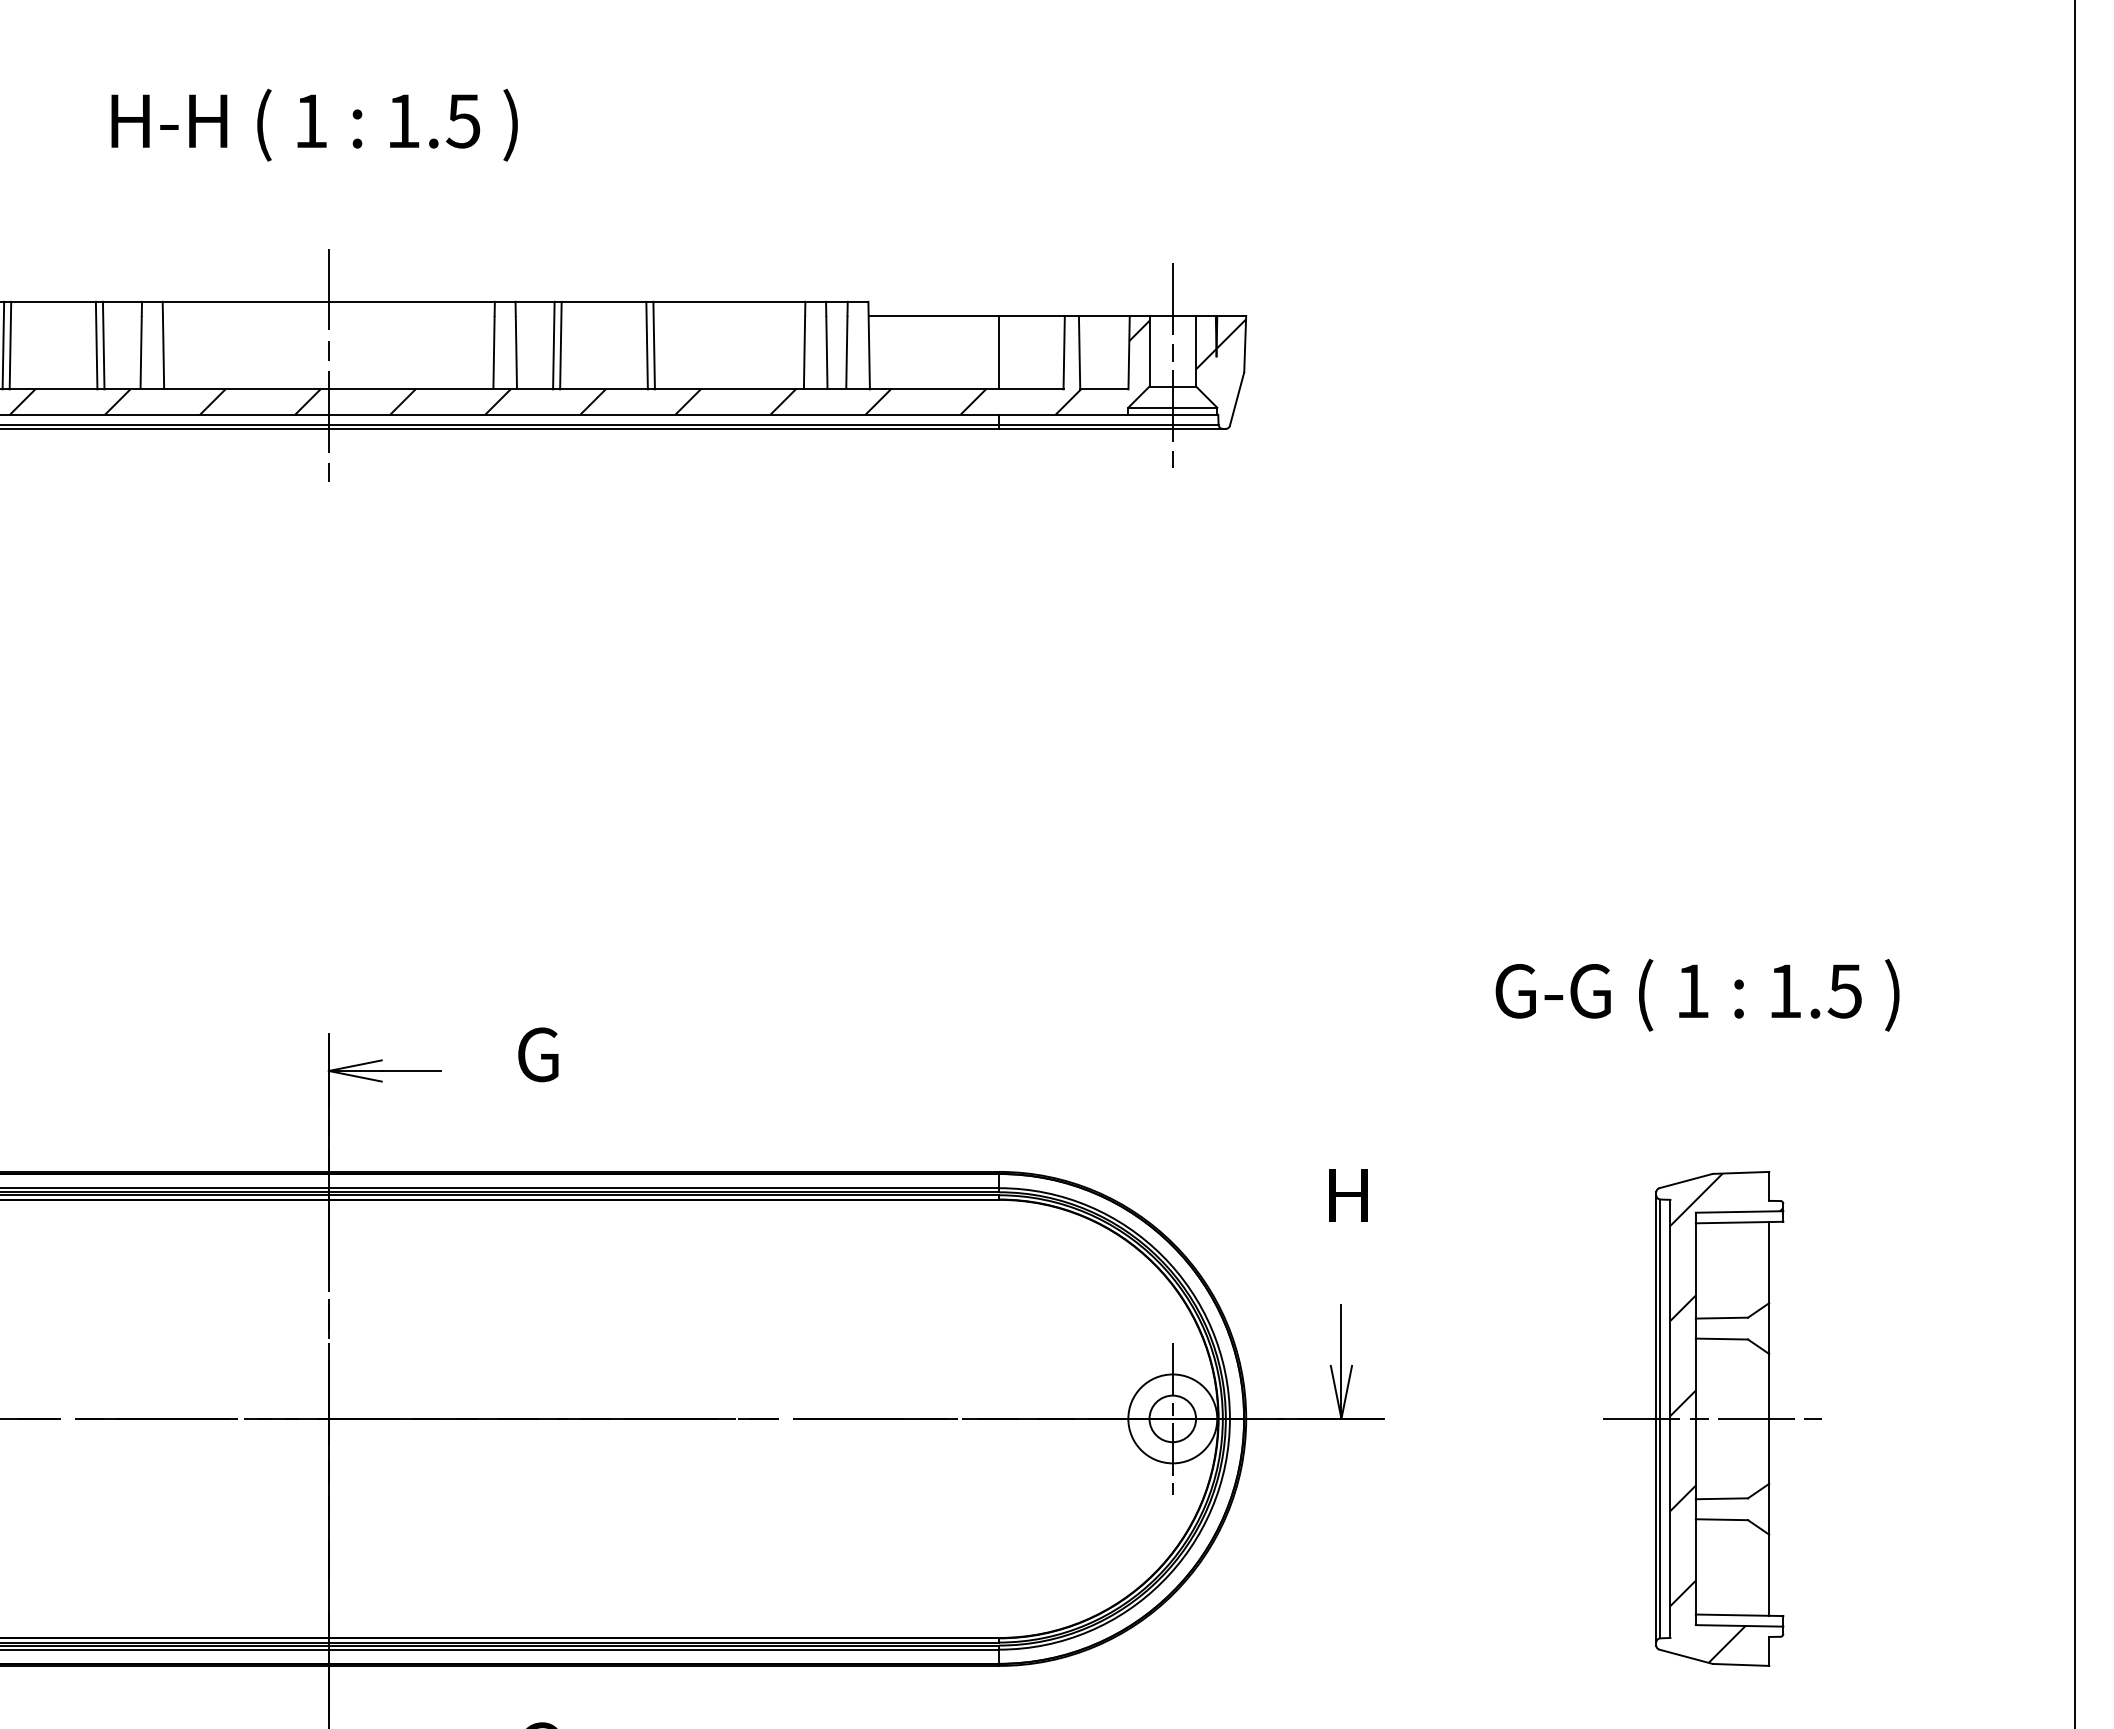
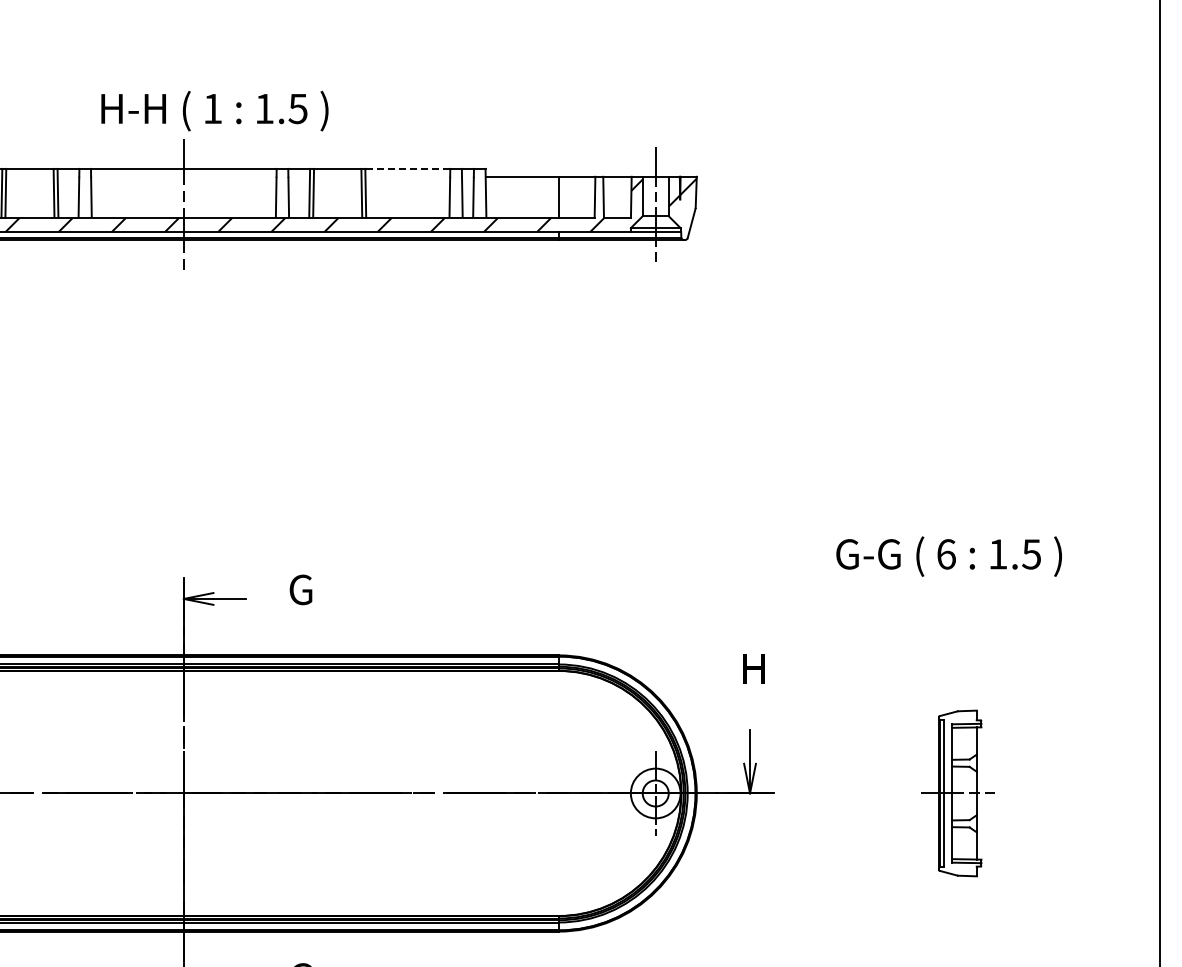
text: (313, 124) -> (214, 110), moved
line: (728, 301) -> (407, 168), solid -> dashed
text: (1692, 991) -> (946, 554), 1 -> 6
part: (1712, 1418) -> (957, 793), size x0.6

